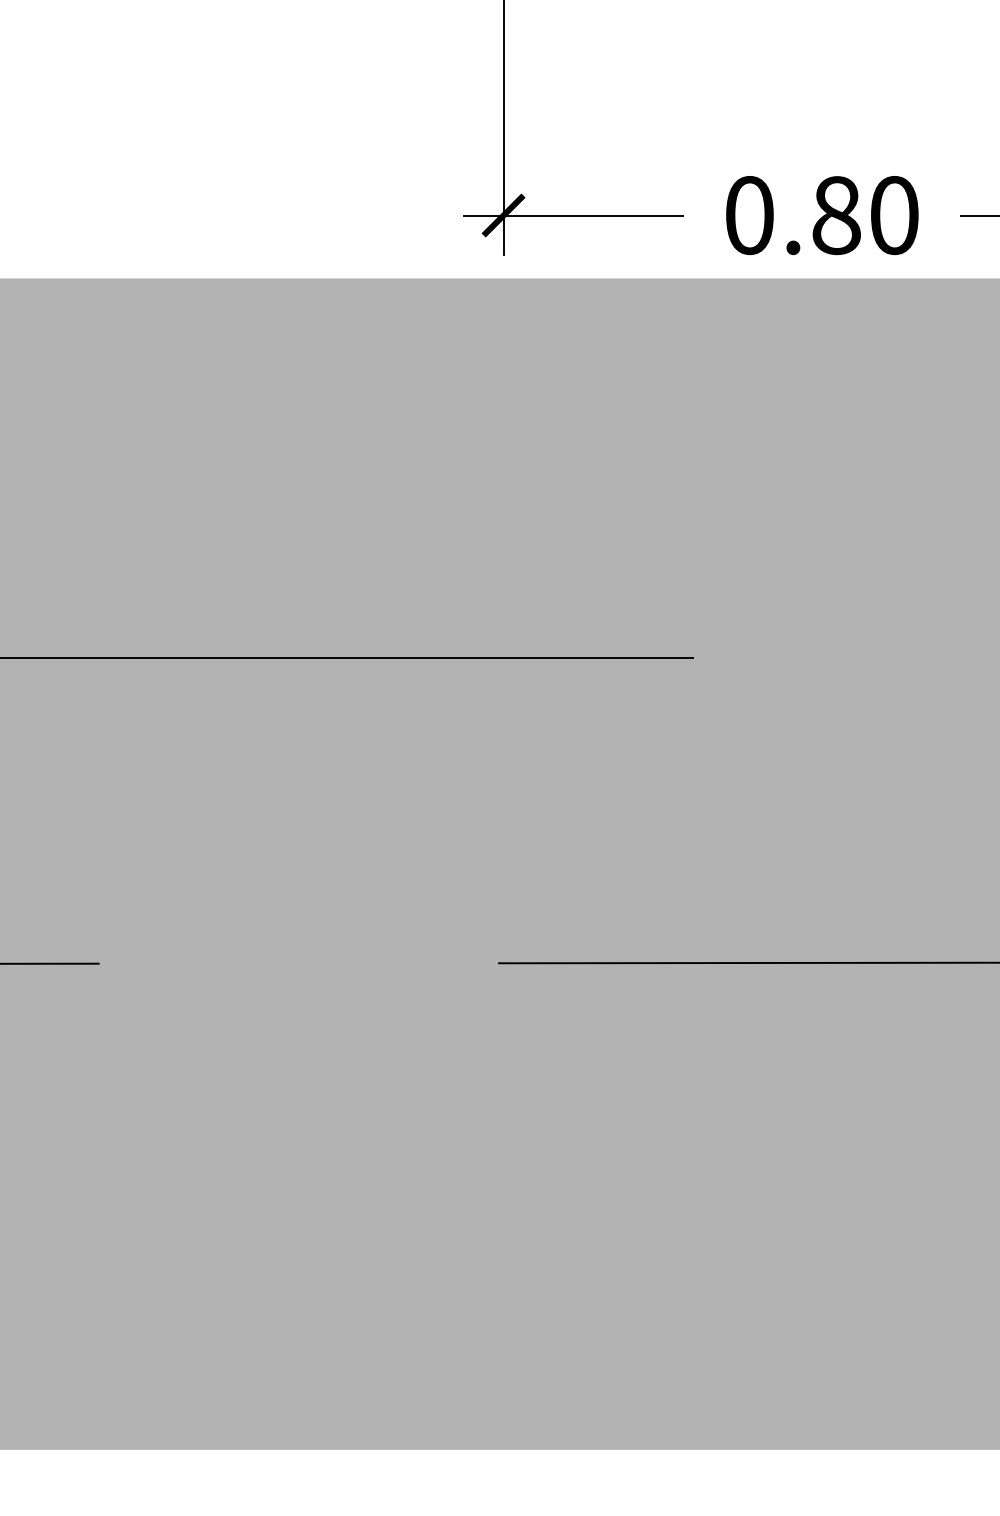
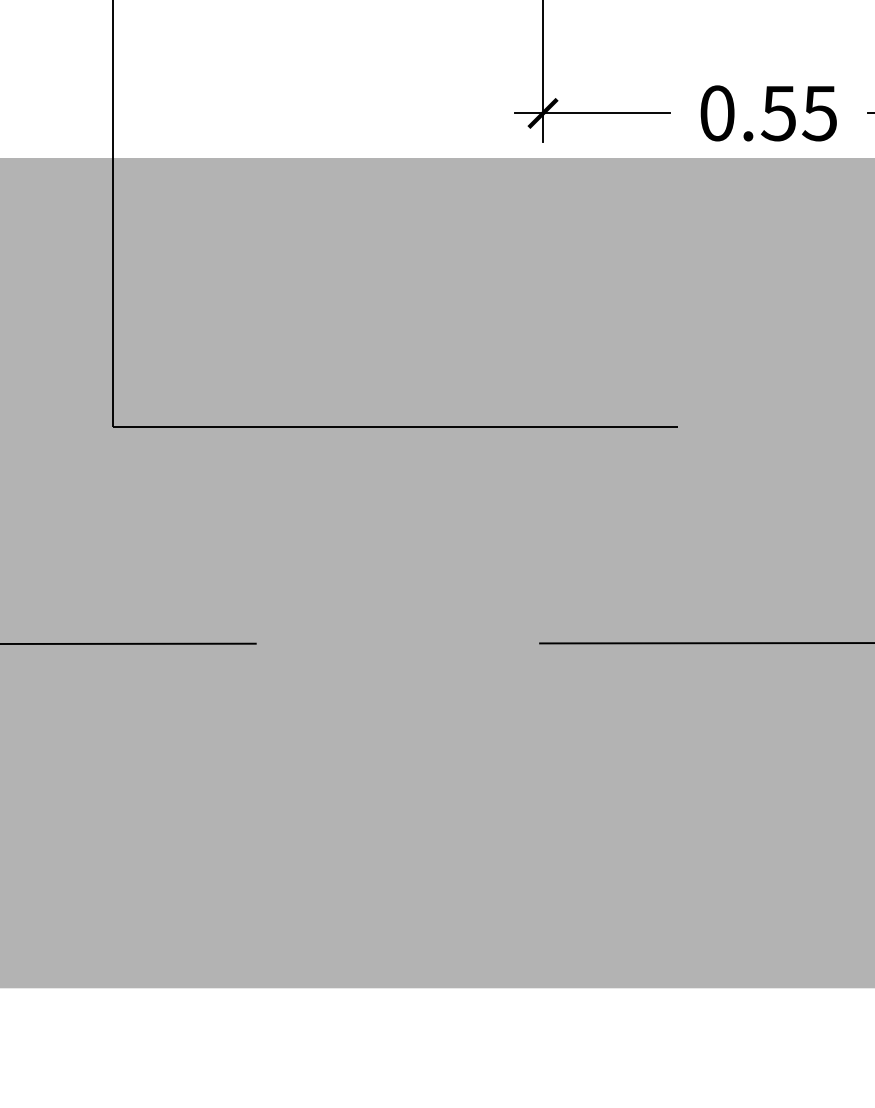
text: (865, 215) -> (799, 113), 0.80 -> 0.55

